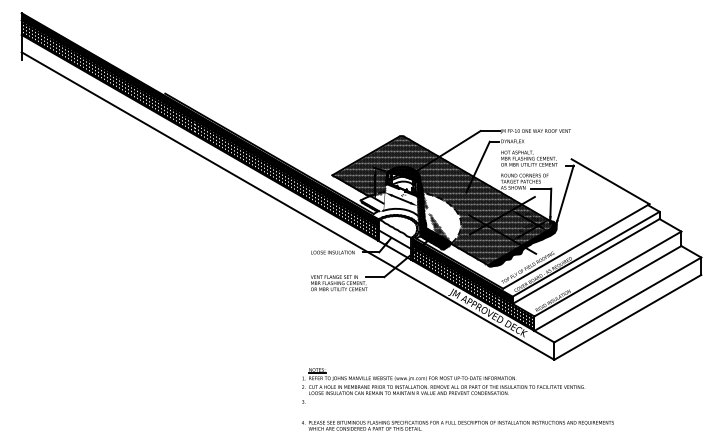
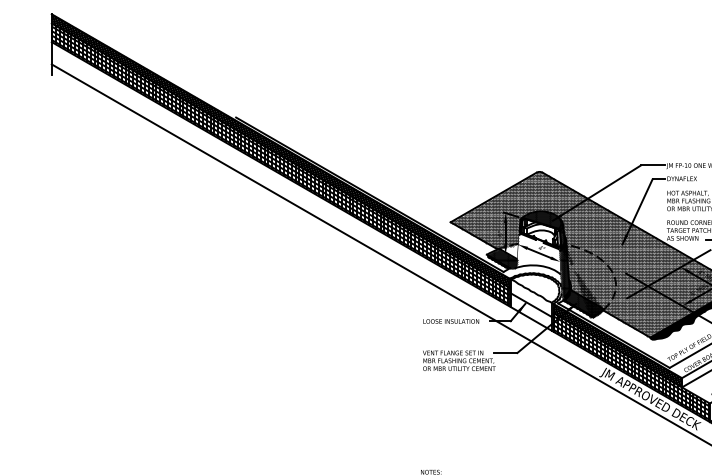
hatch: (372, 203) -> (502, 258), added
hatch: (441, 221) -> (590, 281), added

